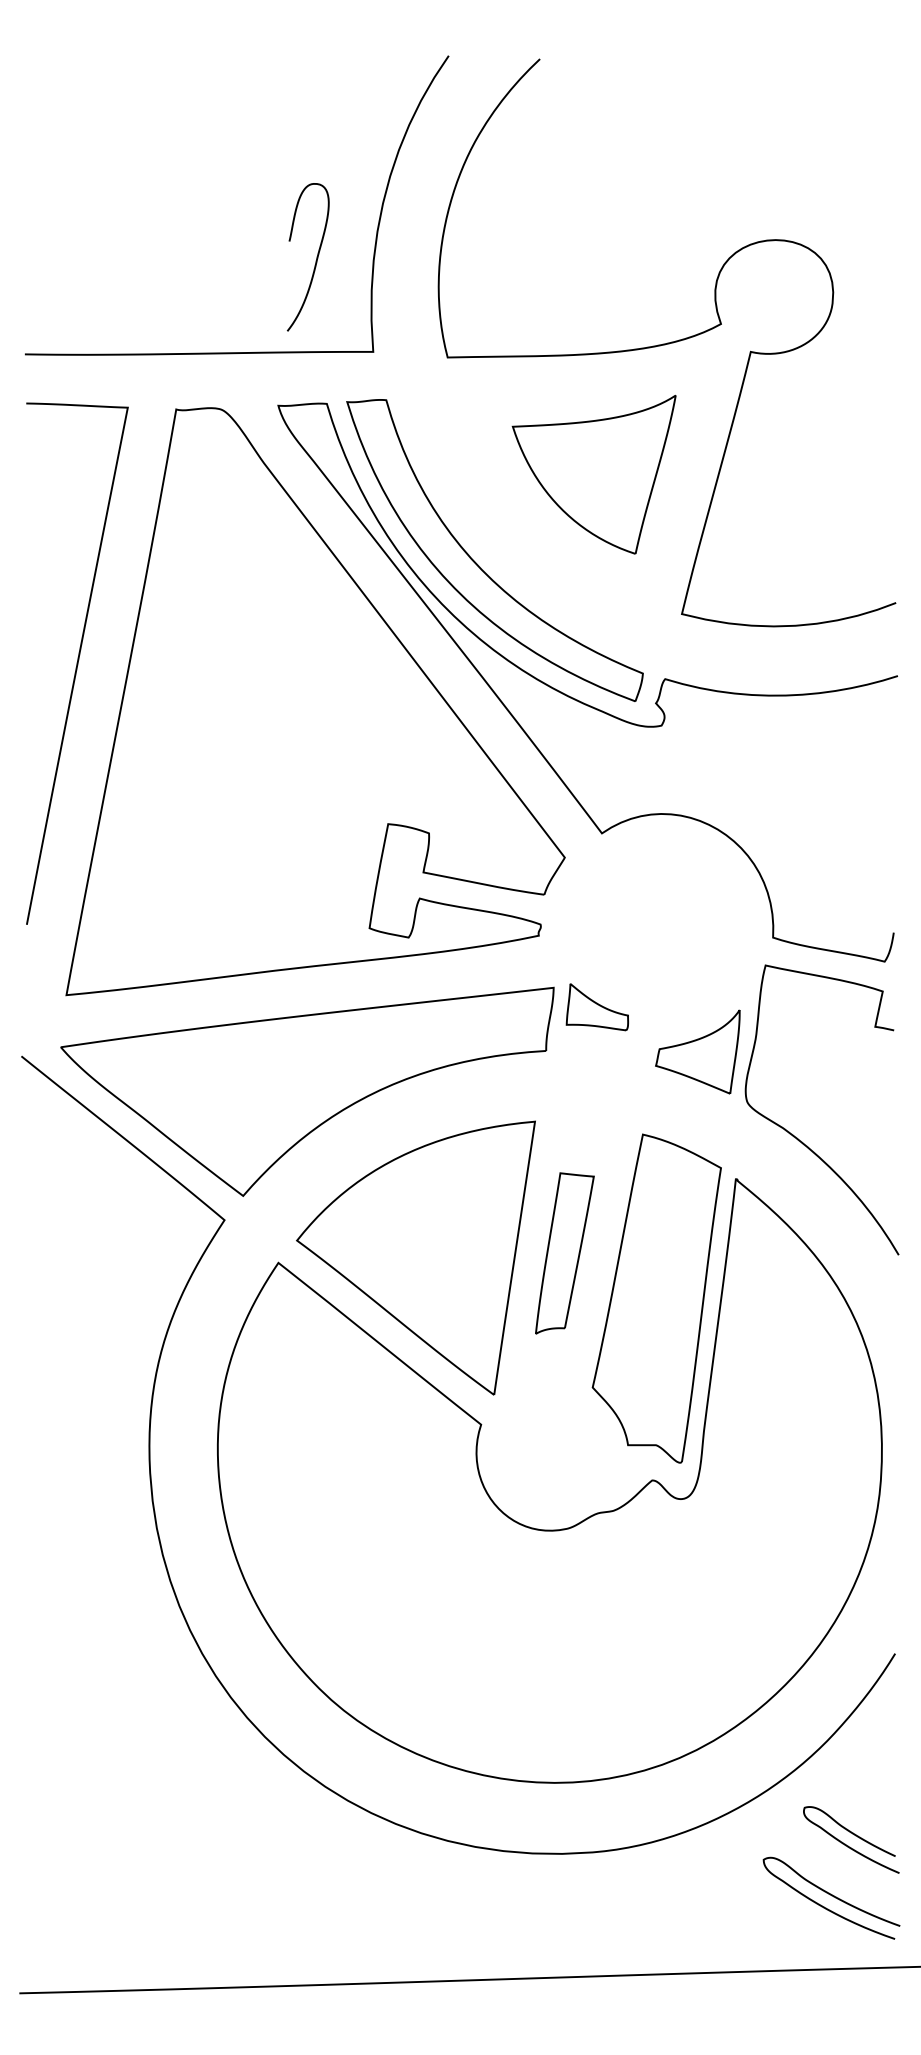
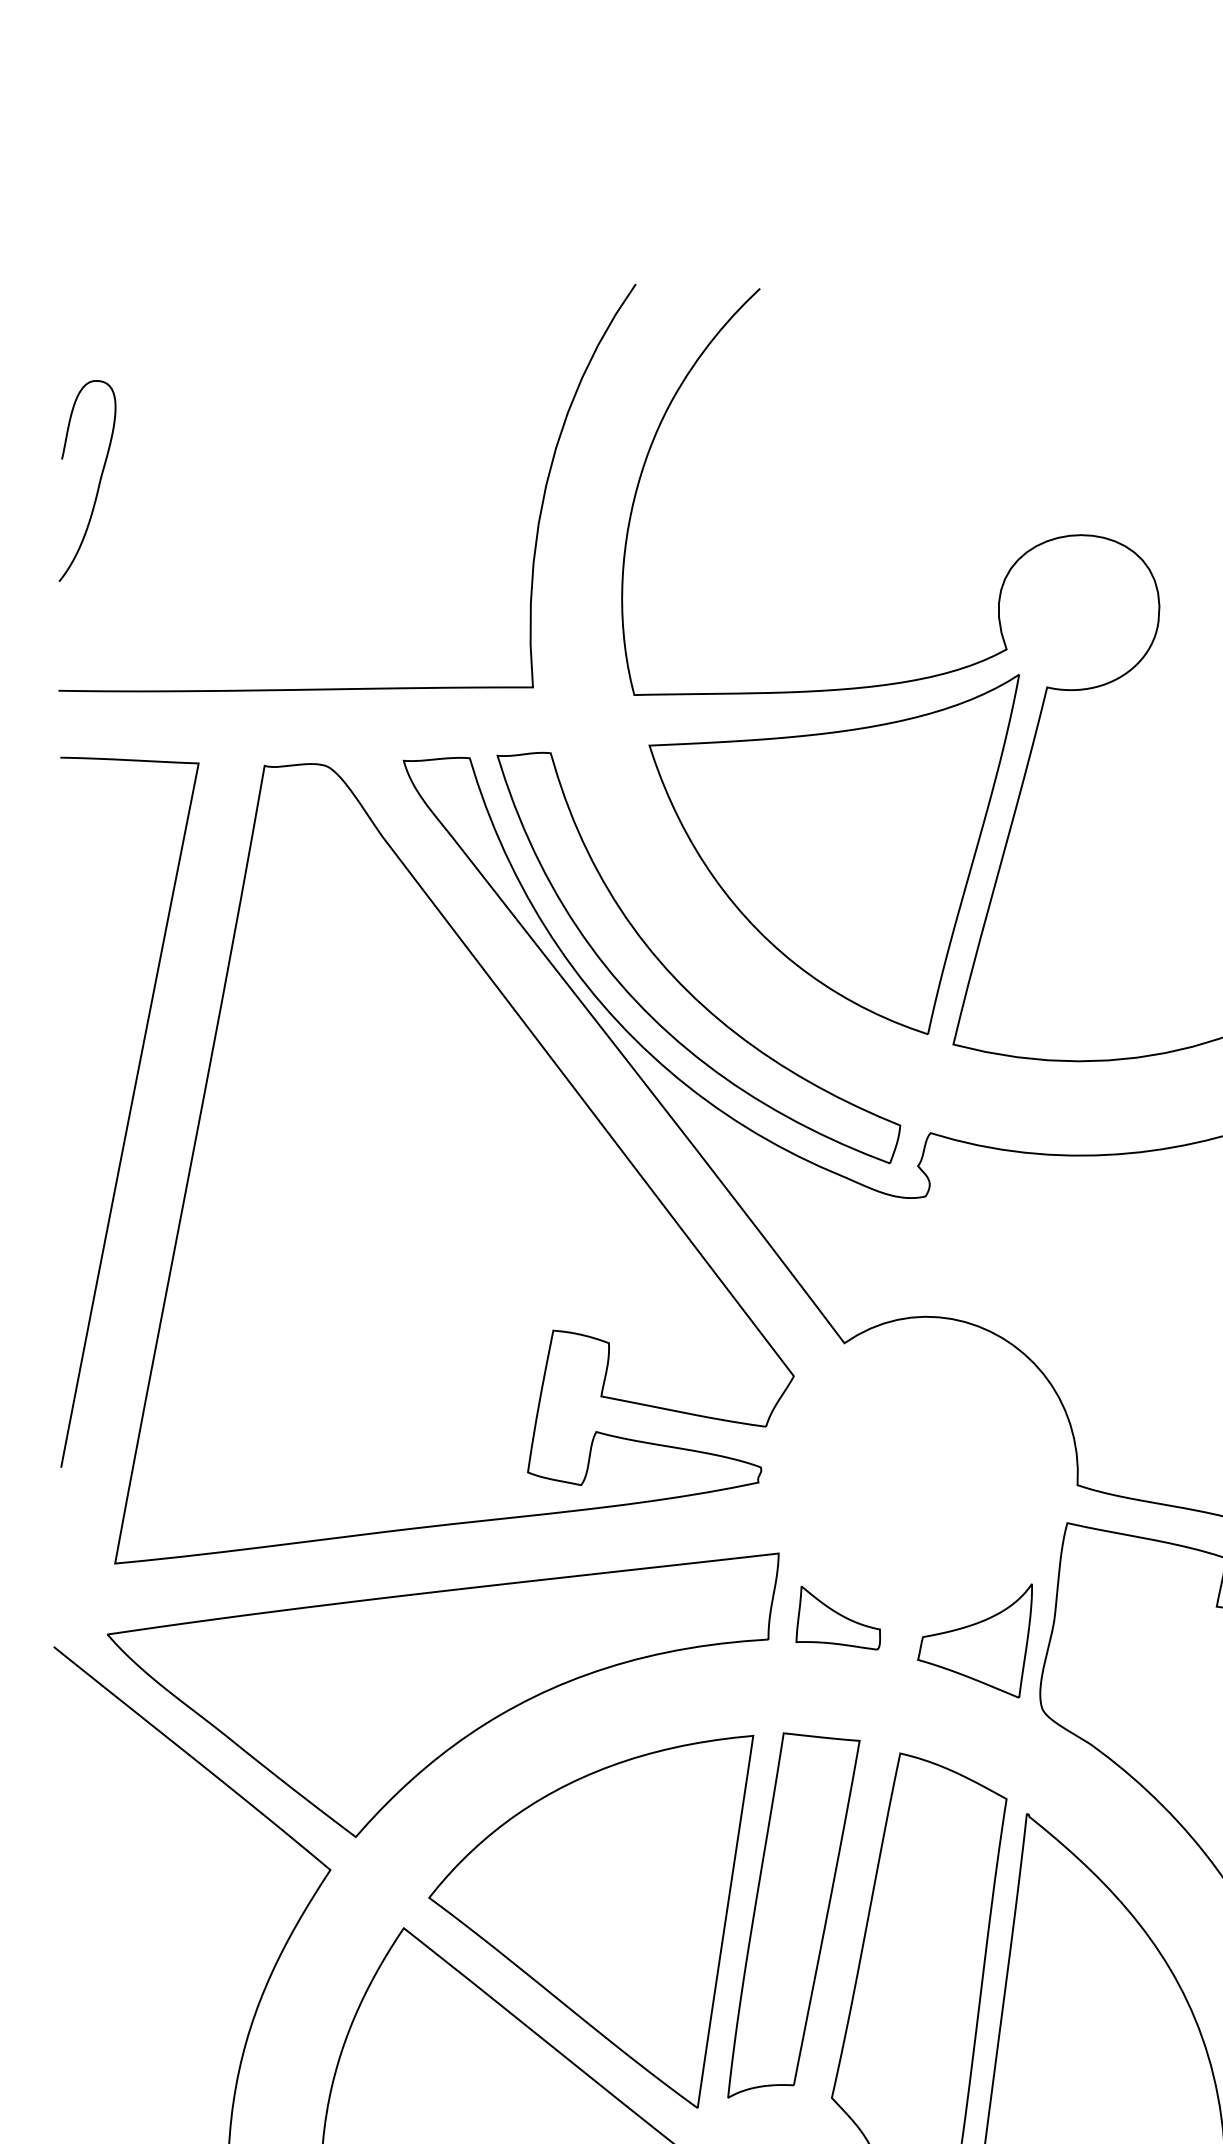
curve: (315, 260) -> (97, 485), moved
part: (593, 474) -> (832, 854), size x1.67
part: (596, 1007) -> (837, 1618), moved
part: (564, 1253) -> (793, 1915), size x1.67

